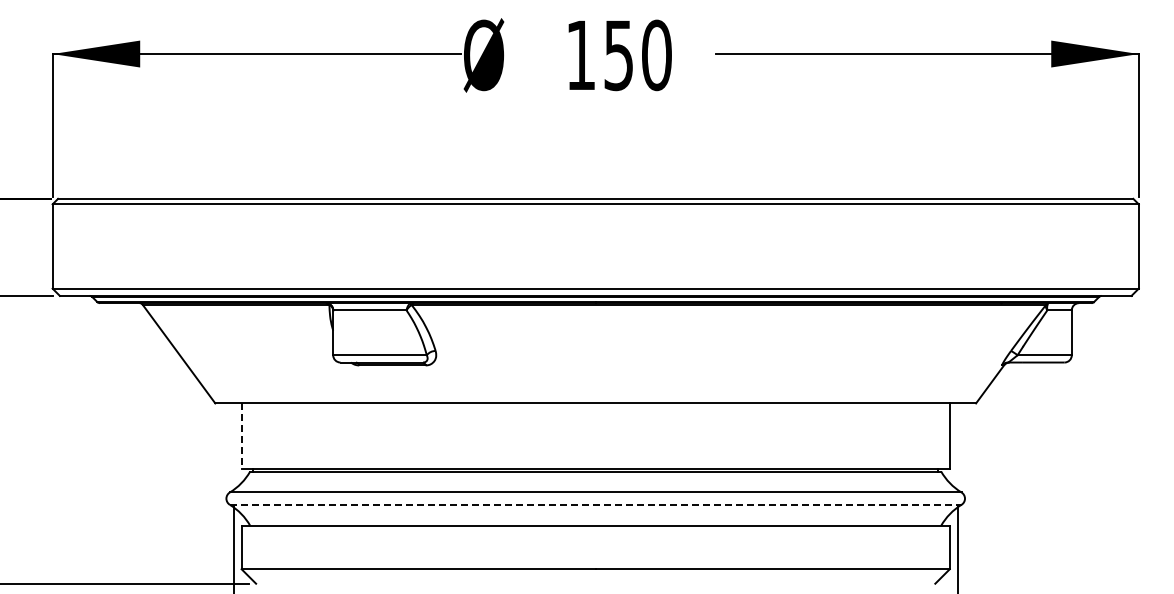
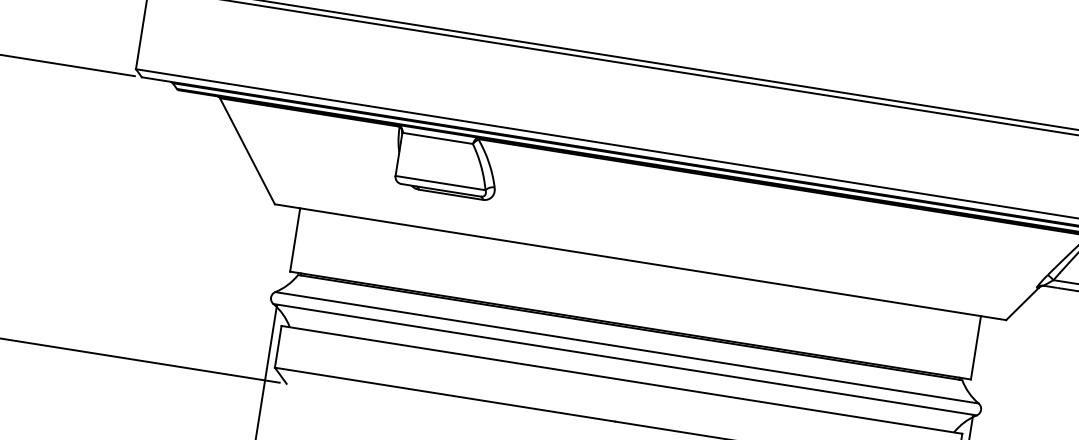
line: (241, 436) -> (295, 240), dashed -> solid
line: (595, 504) -> (624, 359), dashed -> solid

